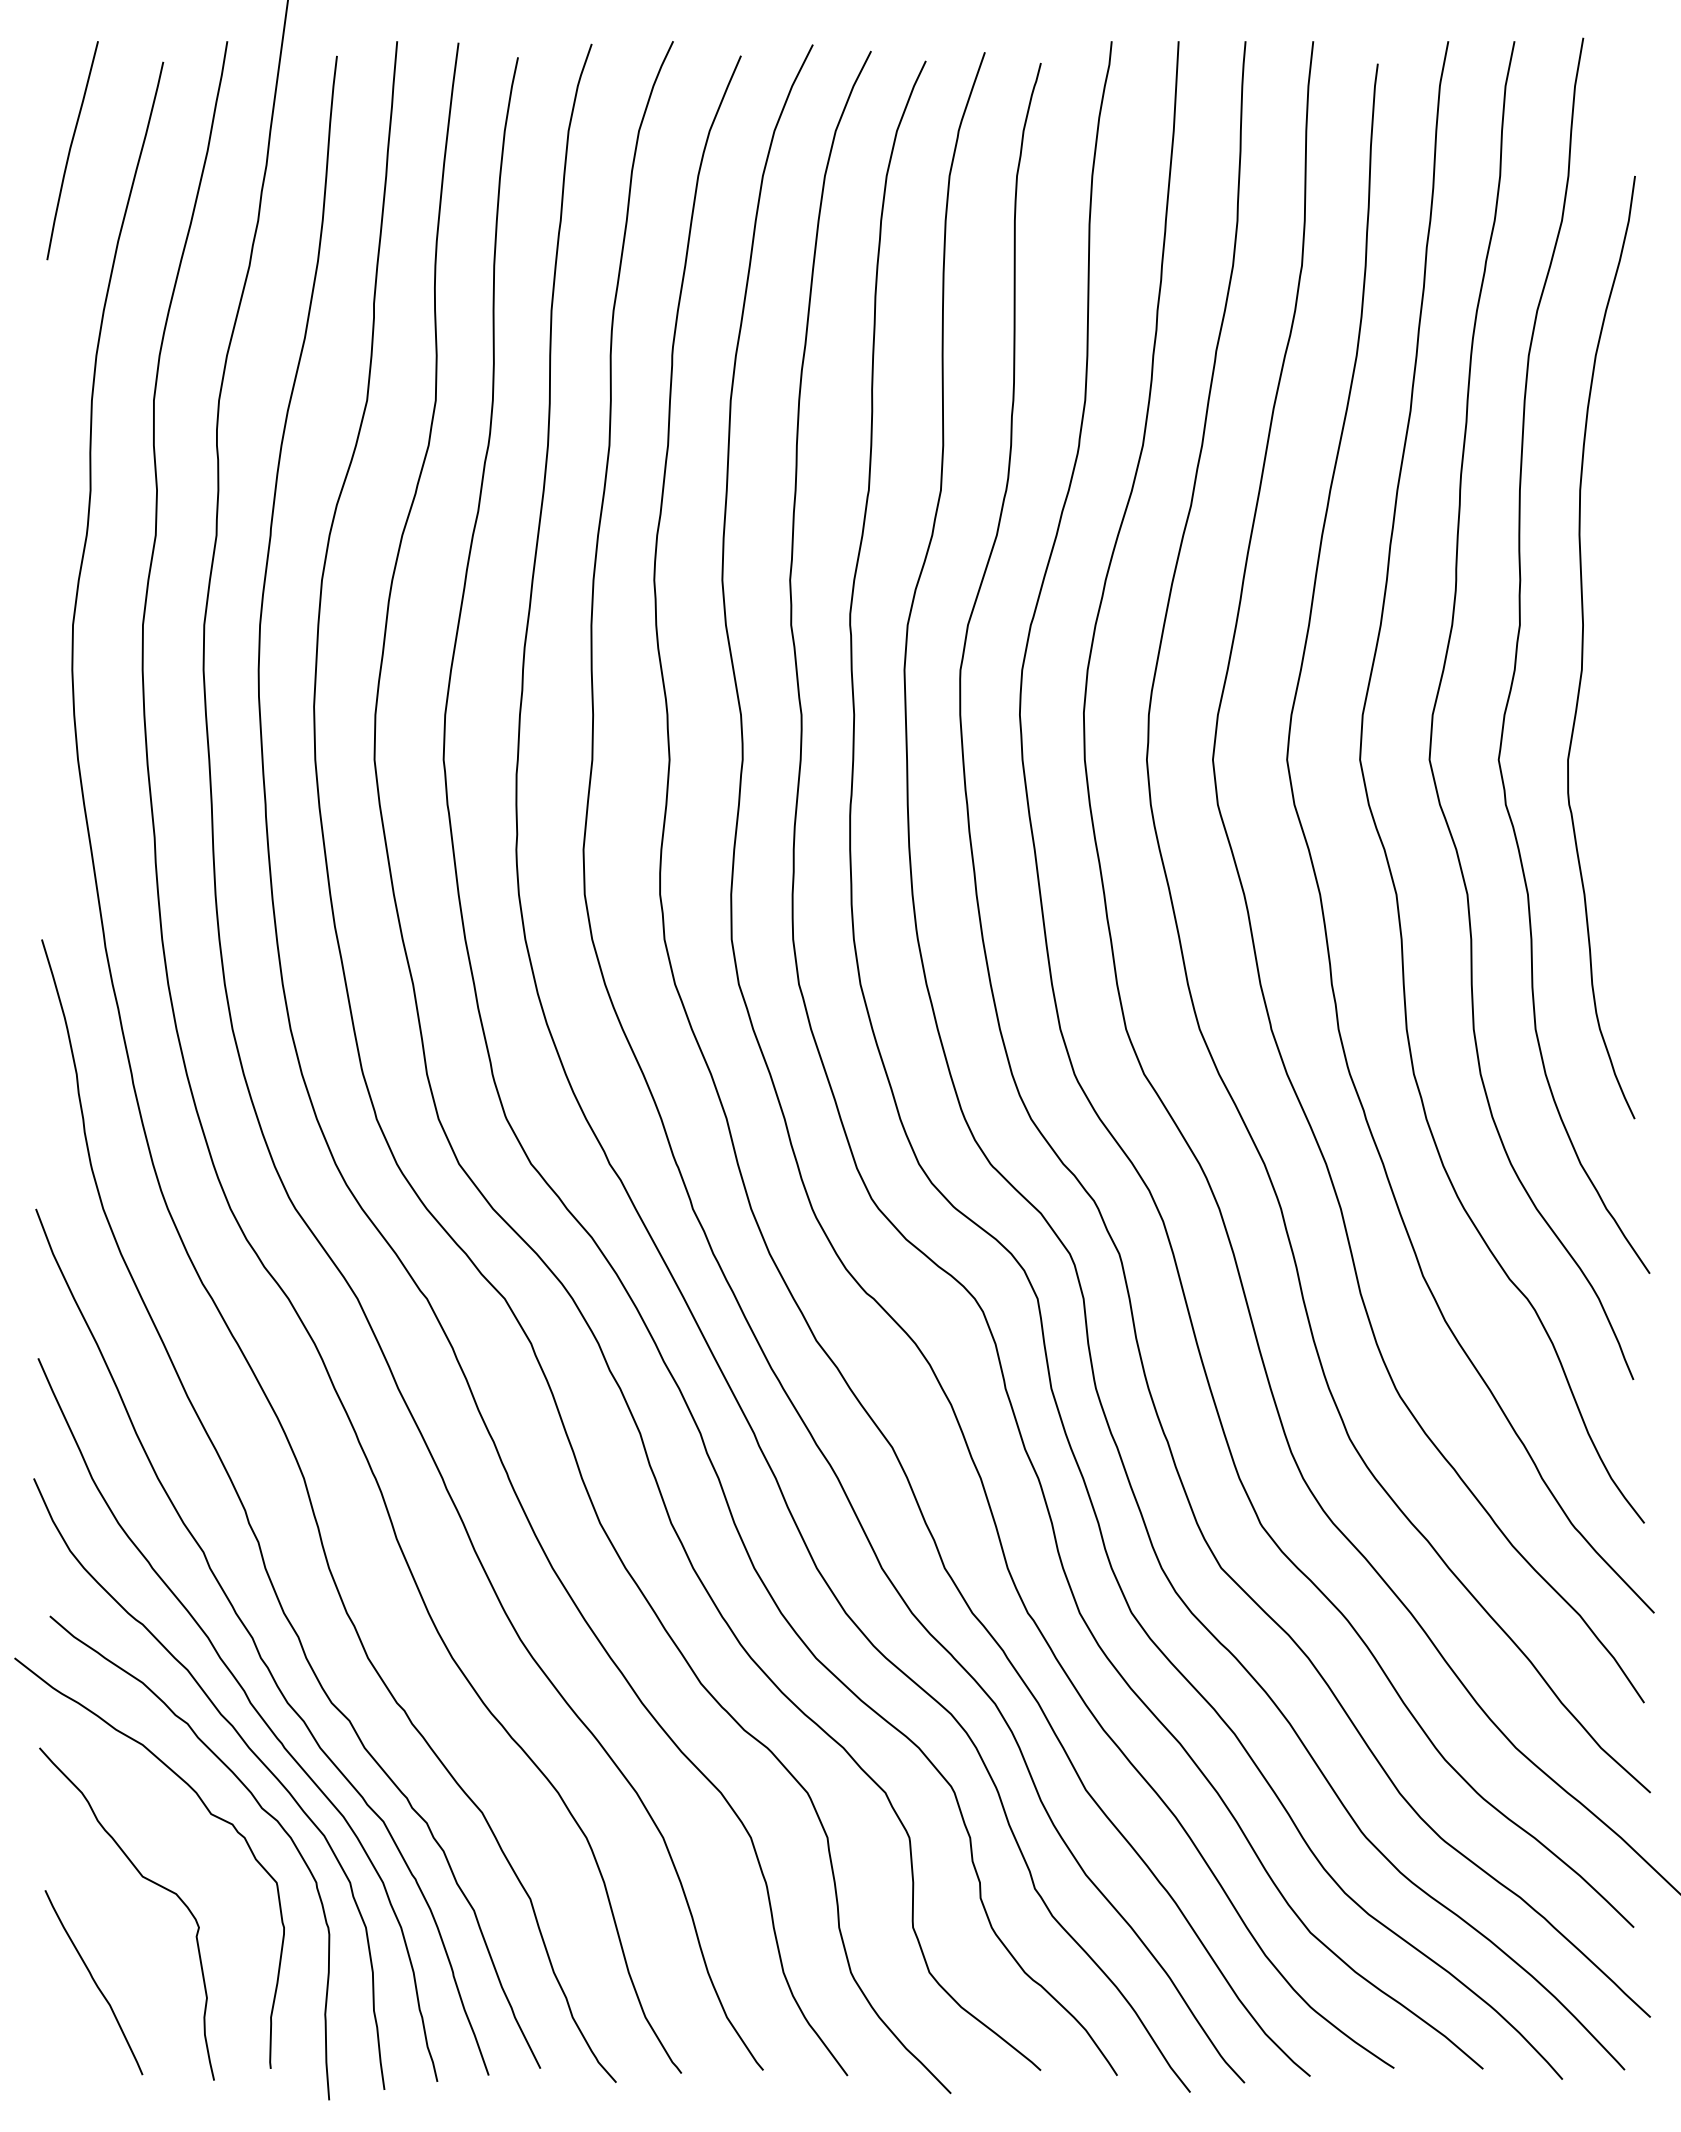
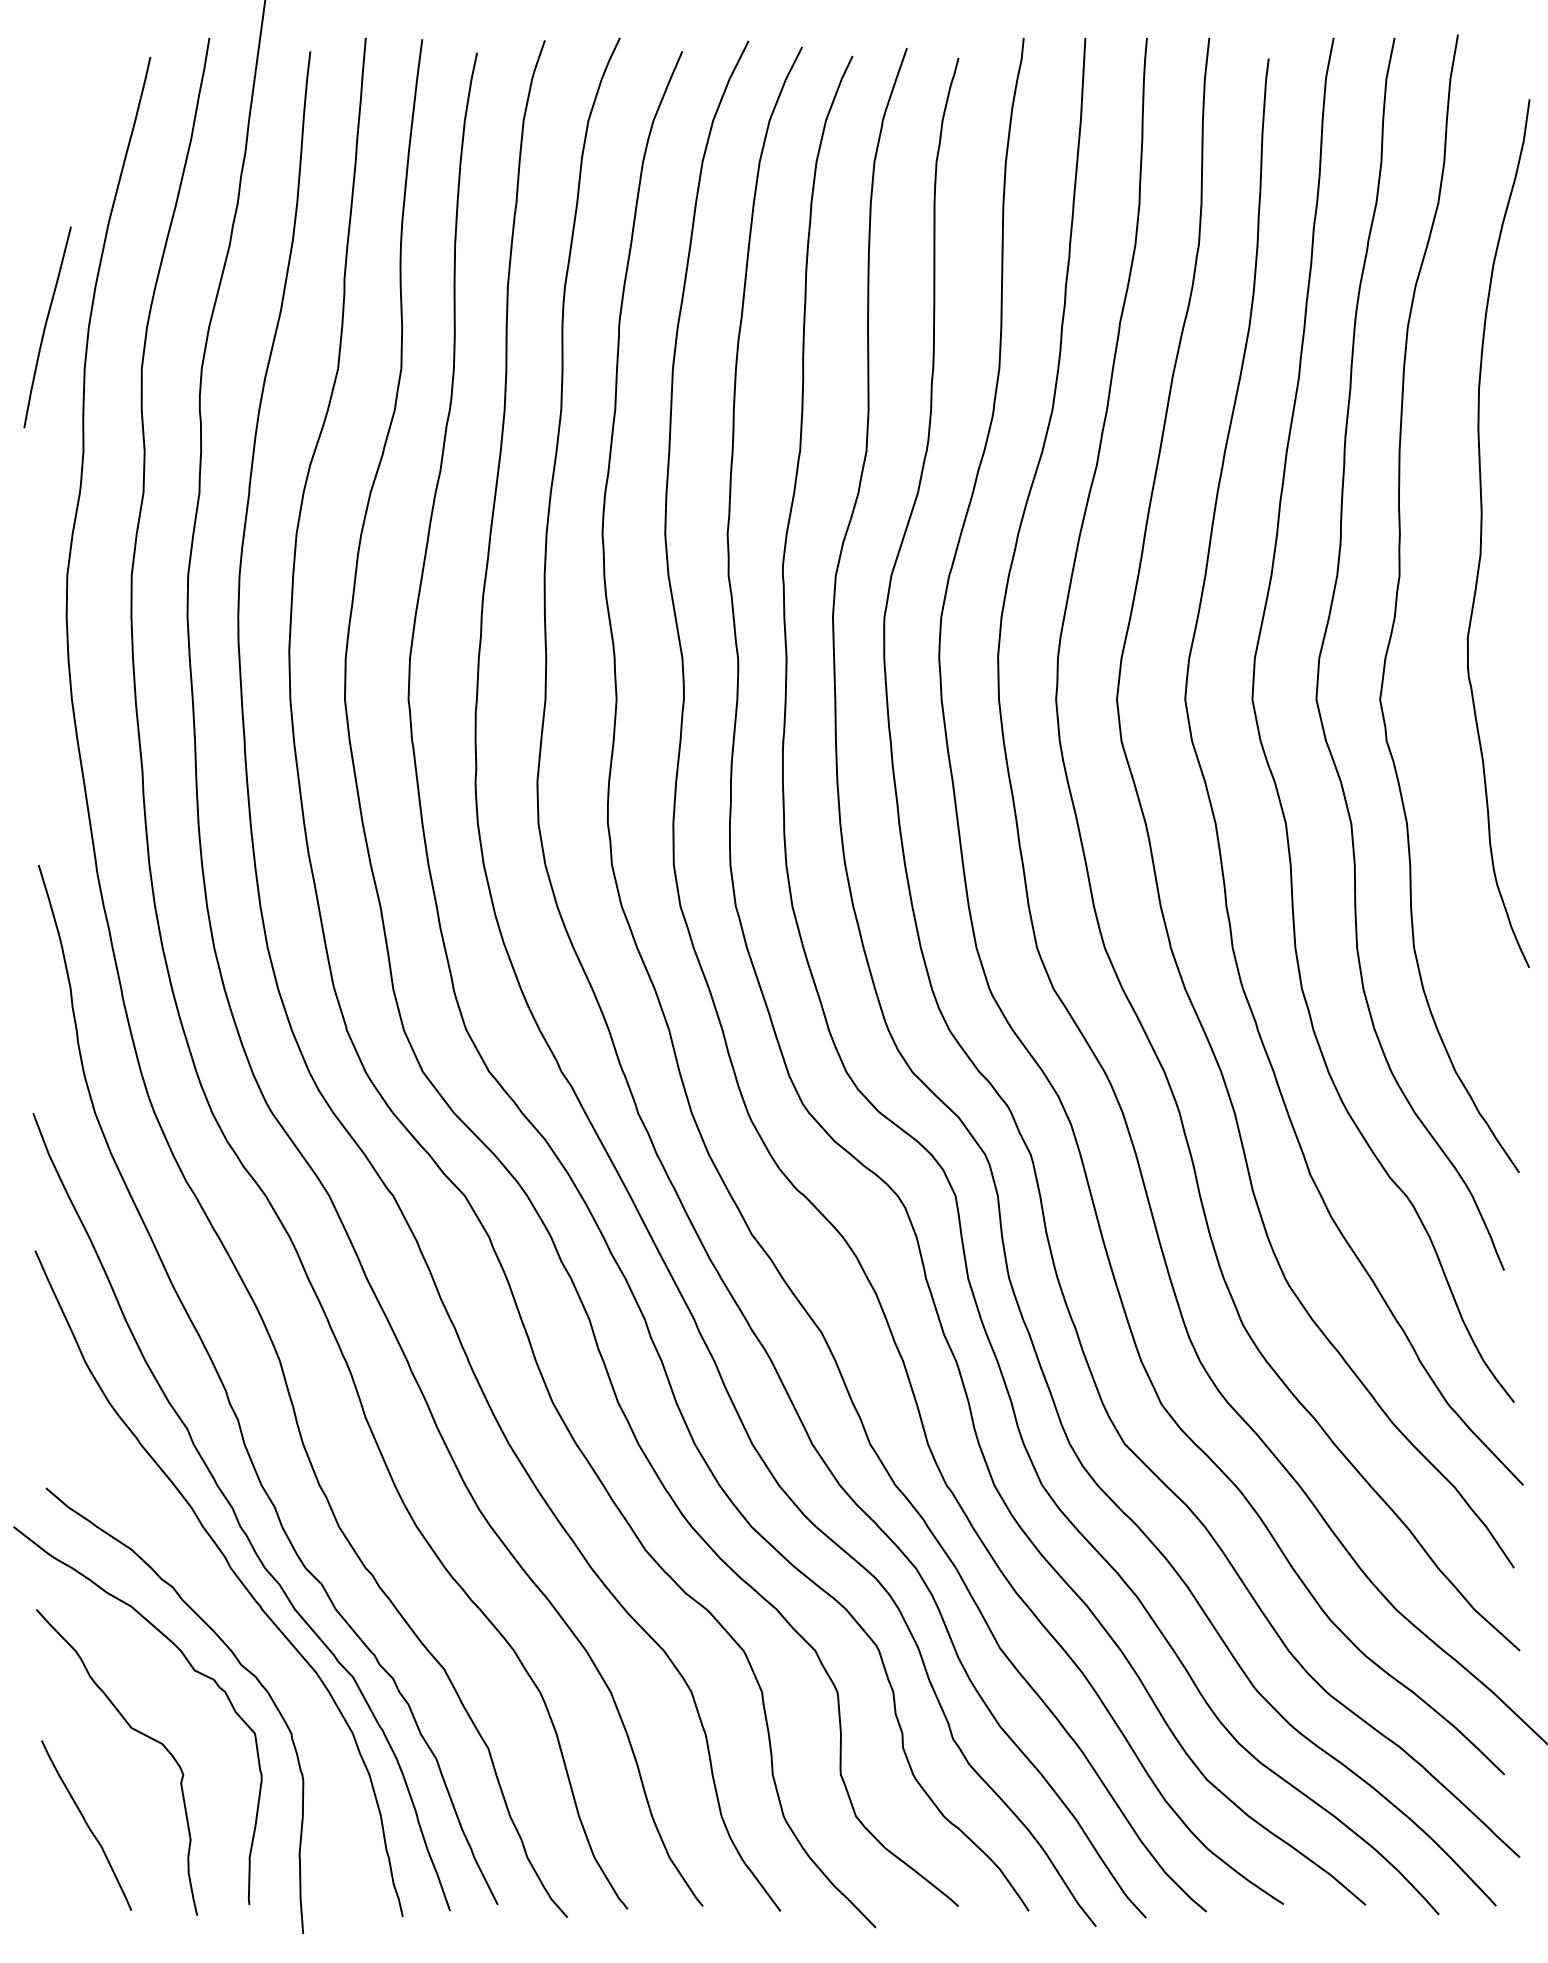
curve: (70, 150) -> (45, 327), moved
curve: (1583, 647) -> (1482, 533), moved
curve: (246, 1746) -> (227, 1608), removed

